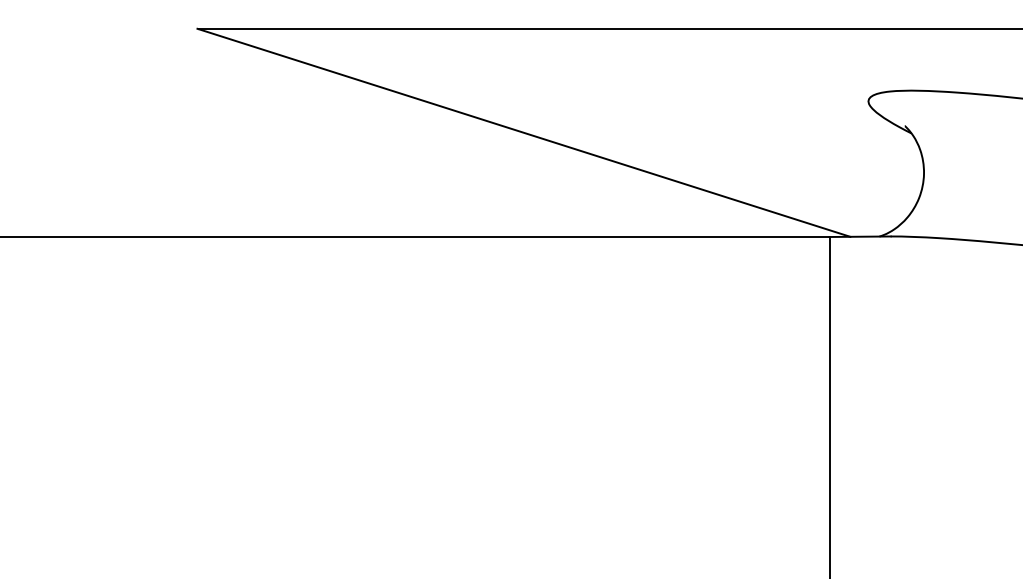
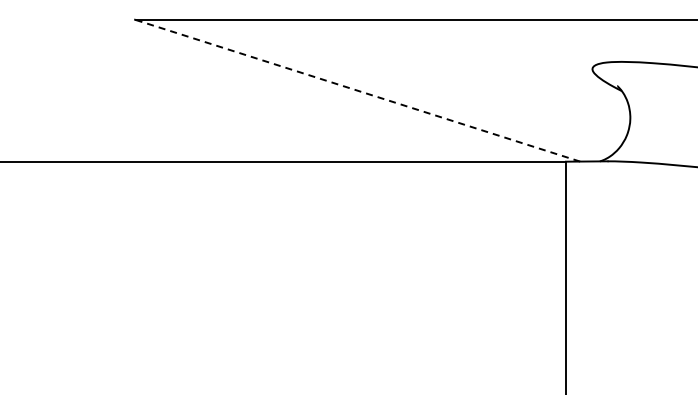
line: (523, 132) -> (357, 90), solid -> dashed

